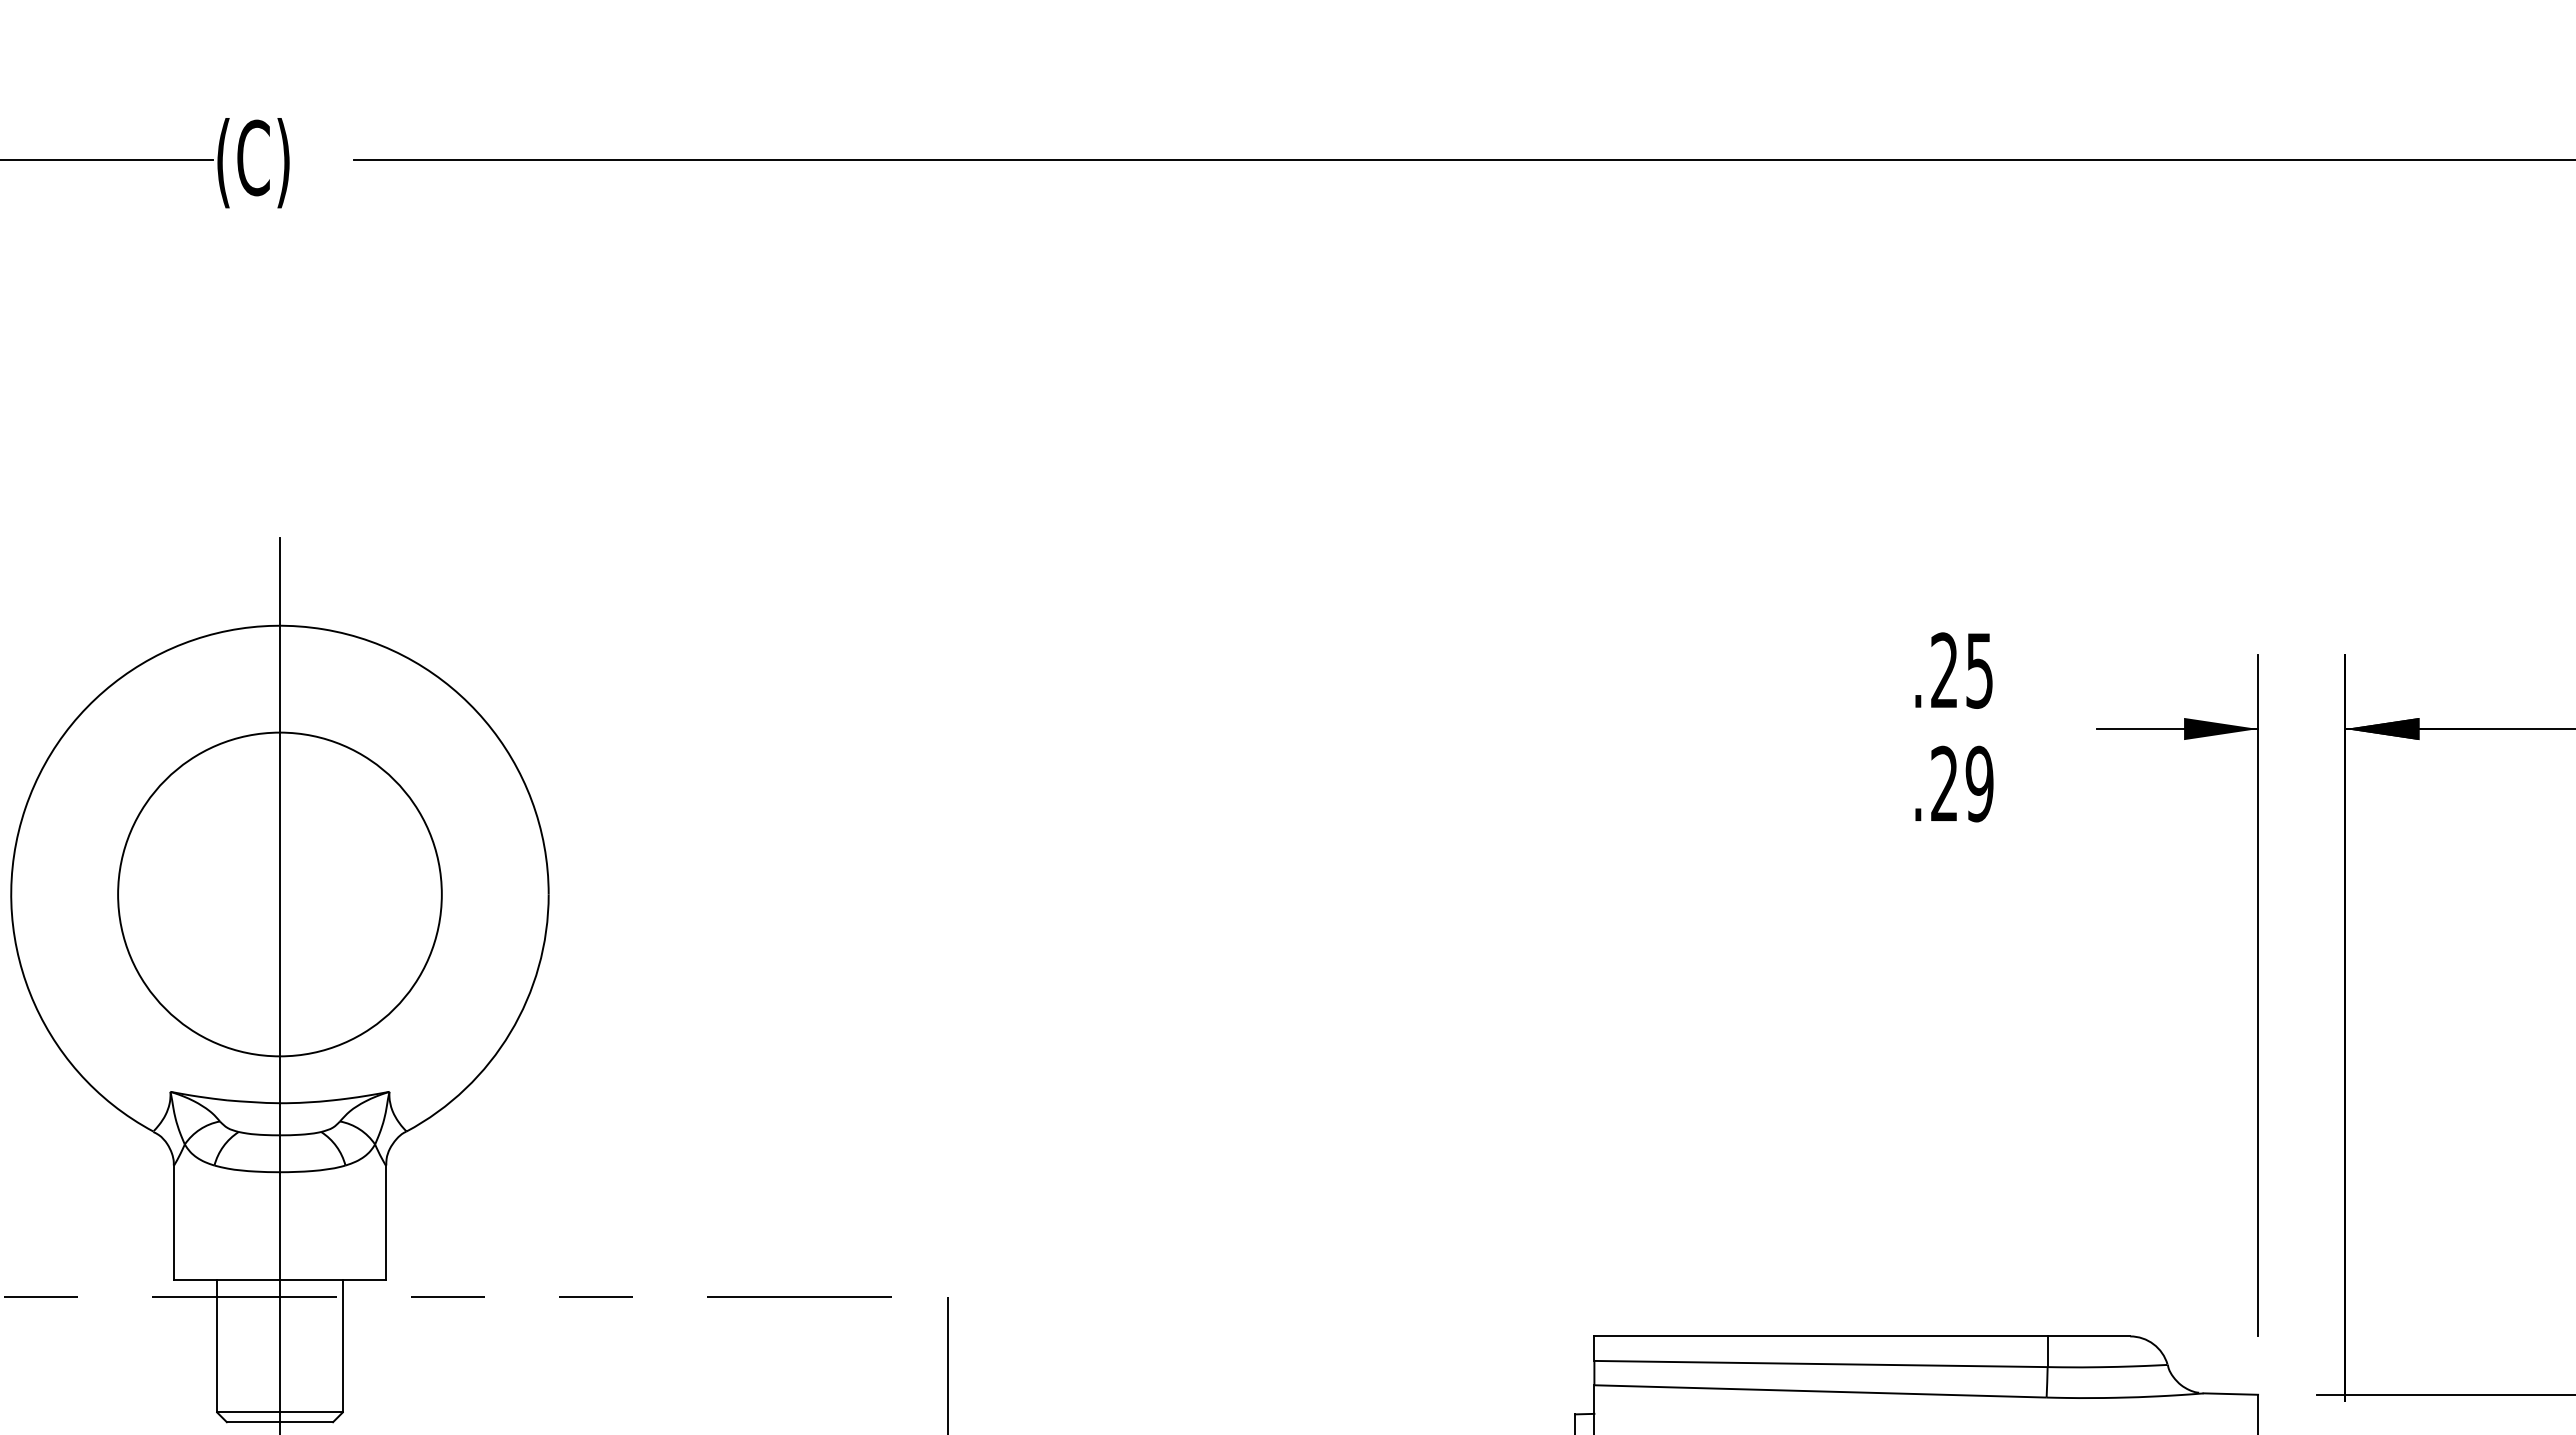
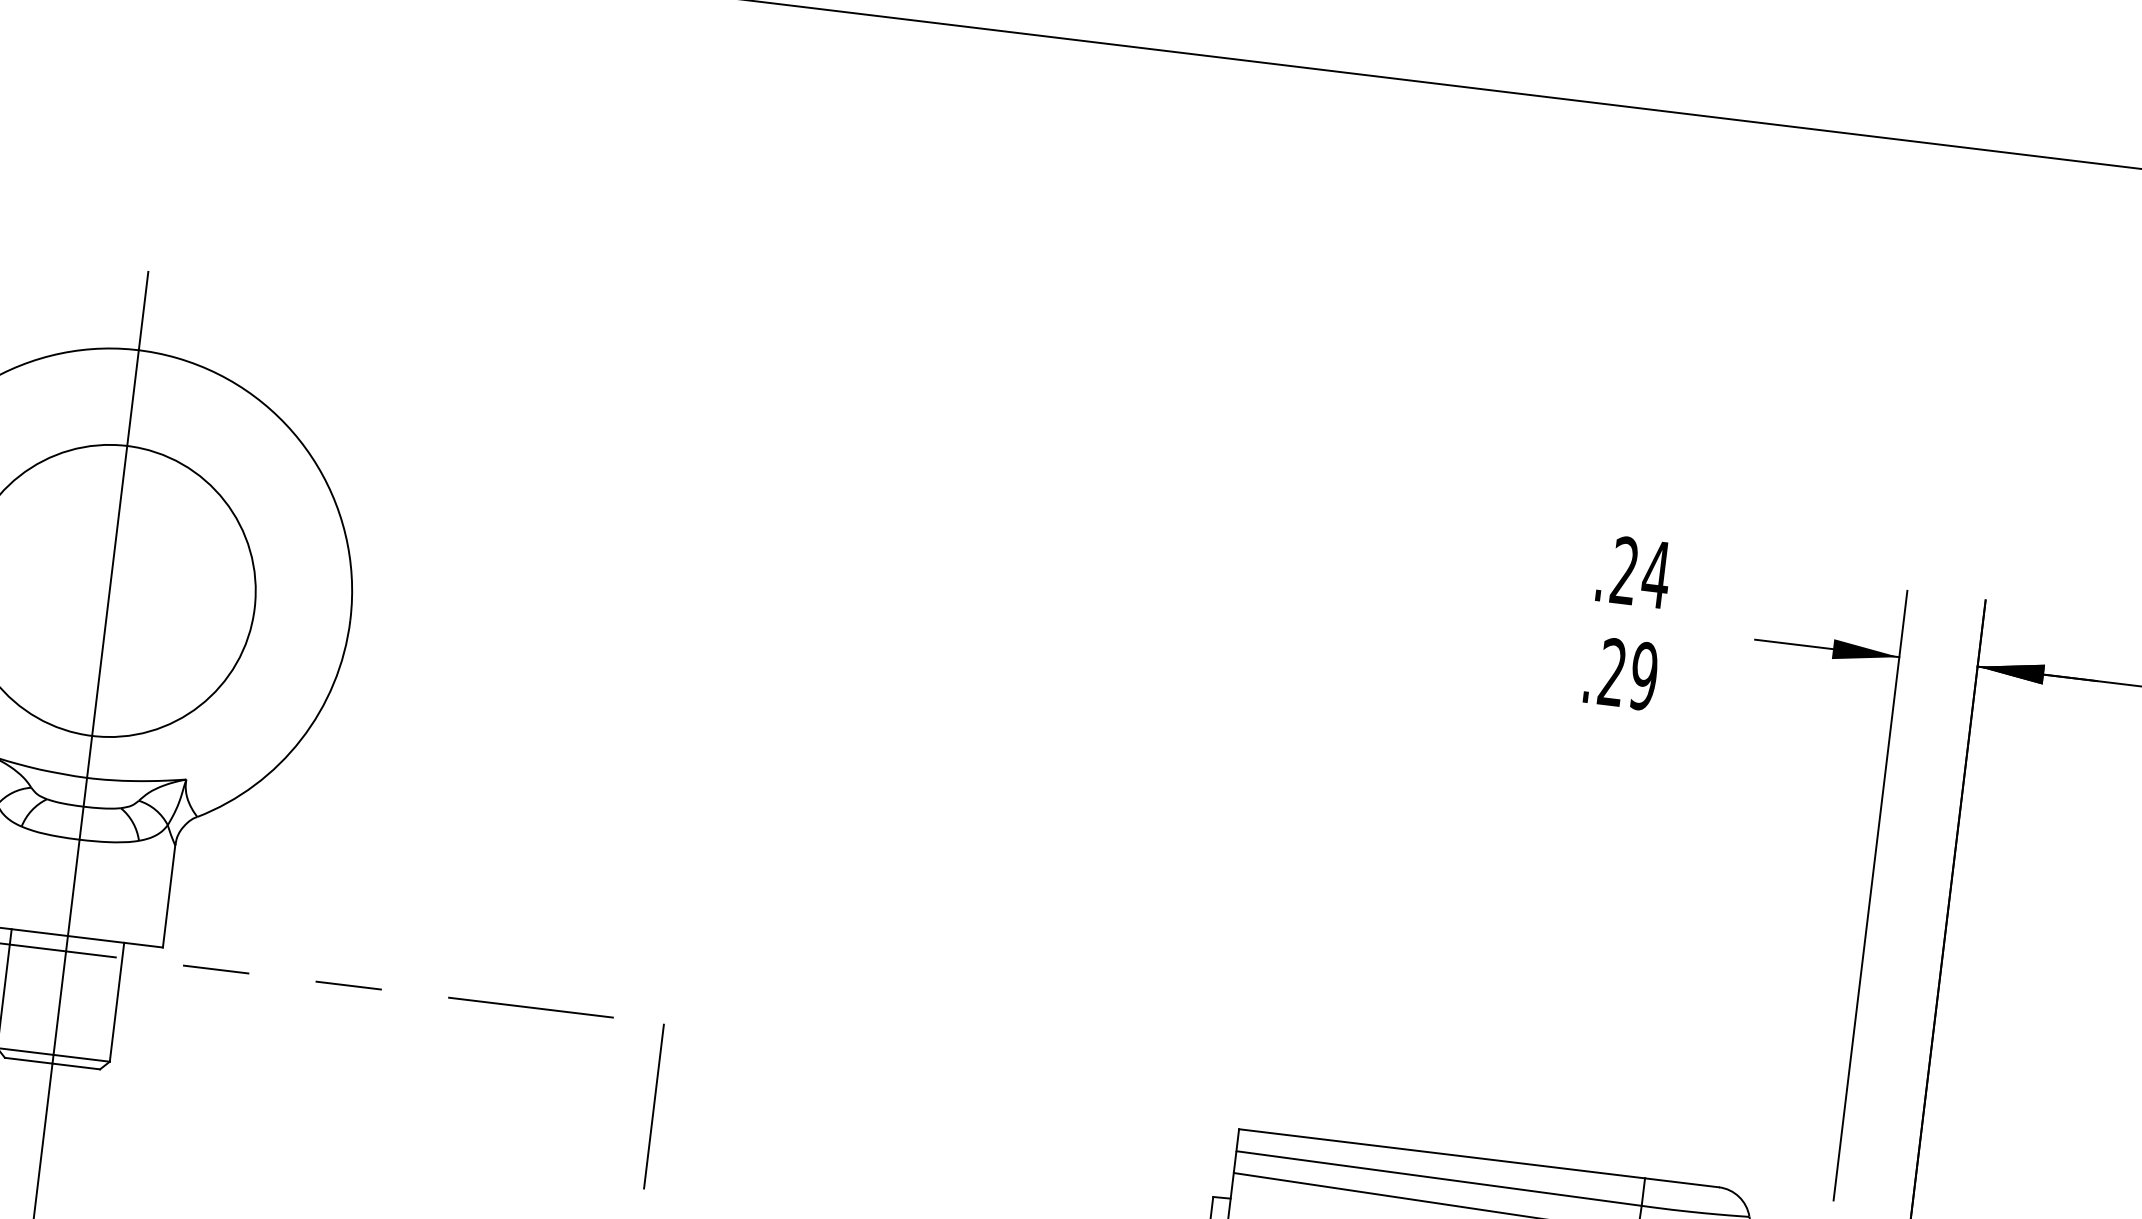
text: (1979, 670) -> (1656, 574), .25 -> .24

